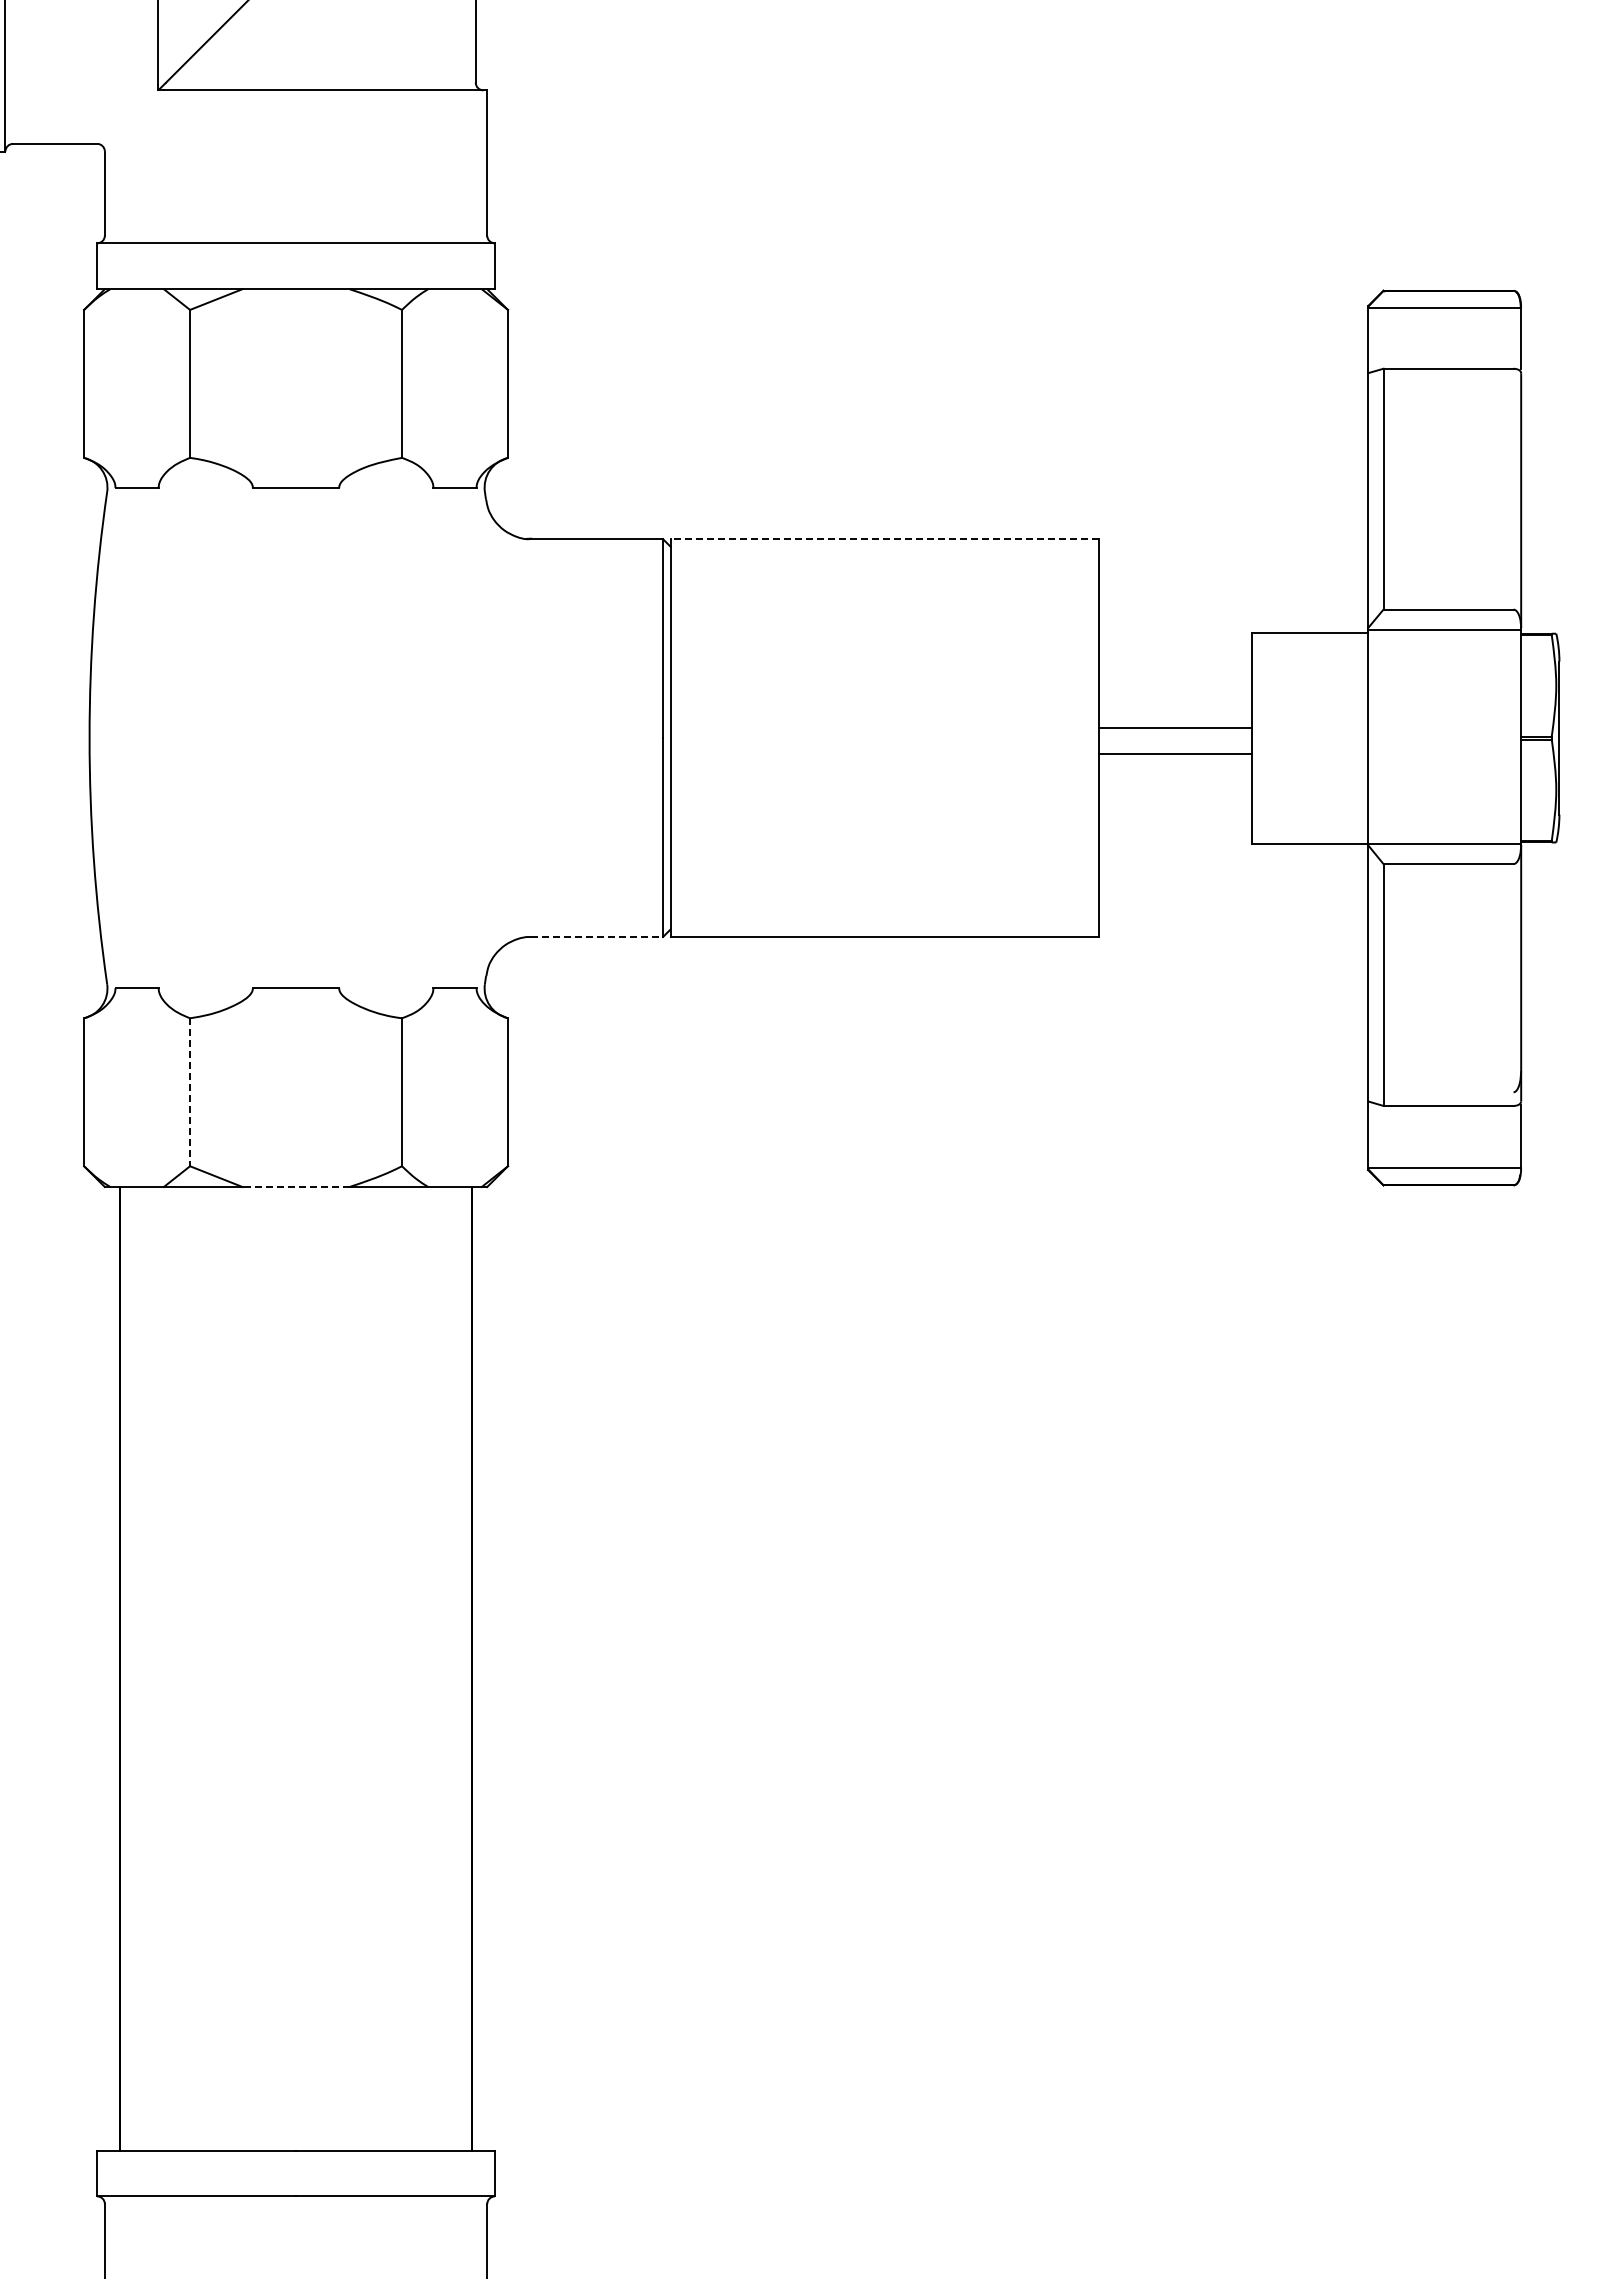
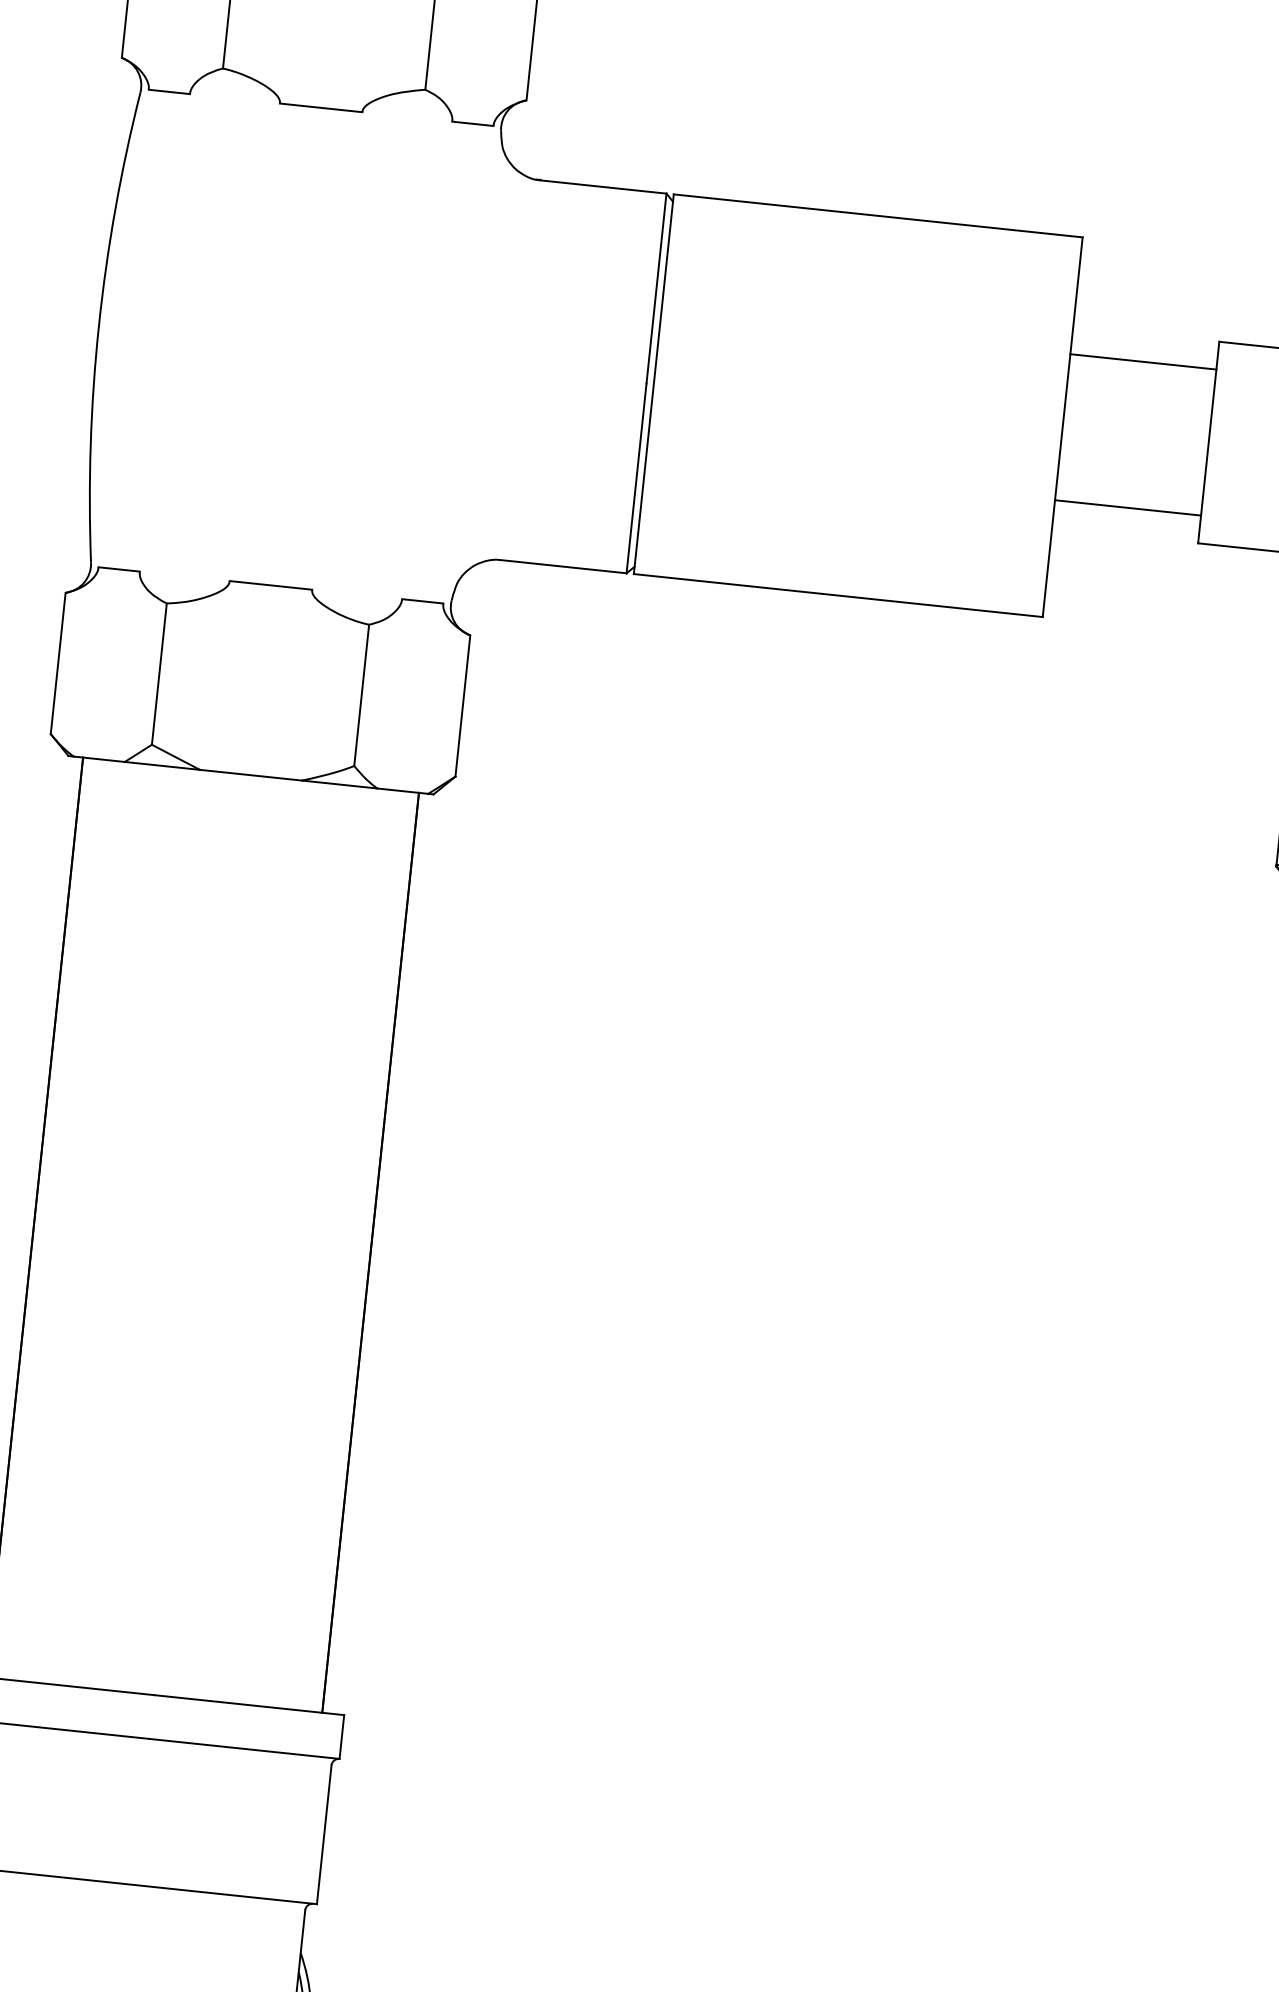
line: (884, 539) -> (877, 216), dashed -> solid
line: (1175, 727) -> (1128, 507), moved
line: (1175, 753) -> (1143, 361), moved
line: (597, 936) -> (563, 566), dashed -> solid
line: (190, 1092) -> (159, 674), dashed -> solid
line: (296, 1187) -> (251, 775), dashed -> solid

